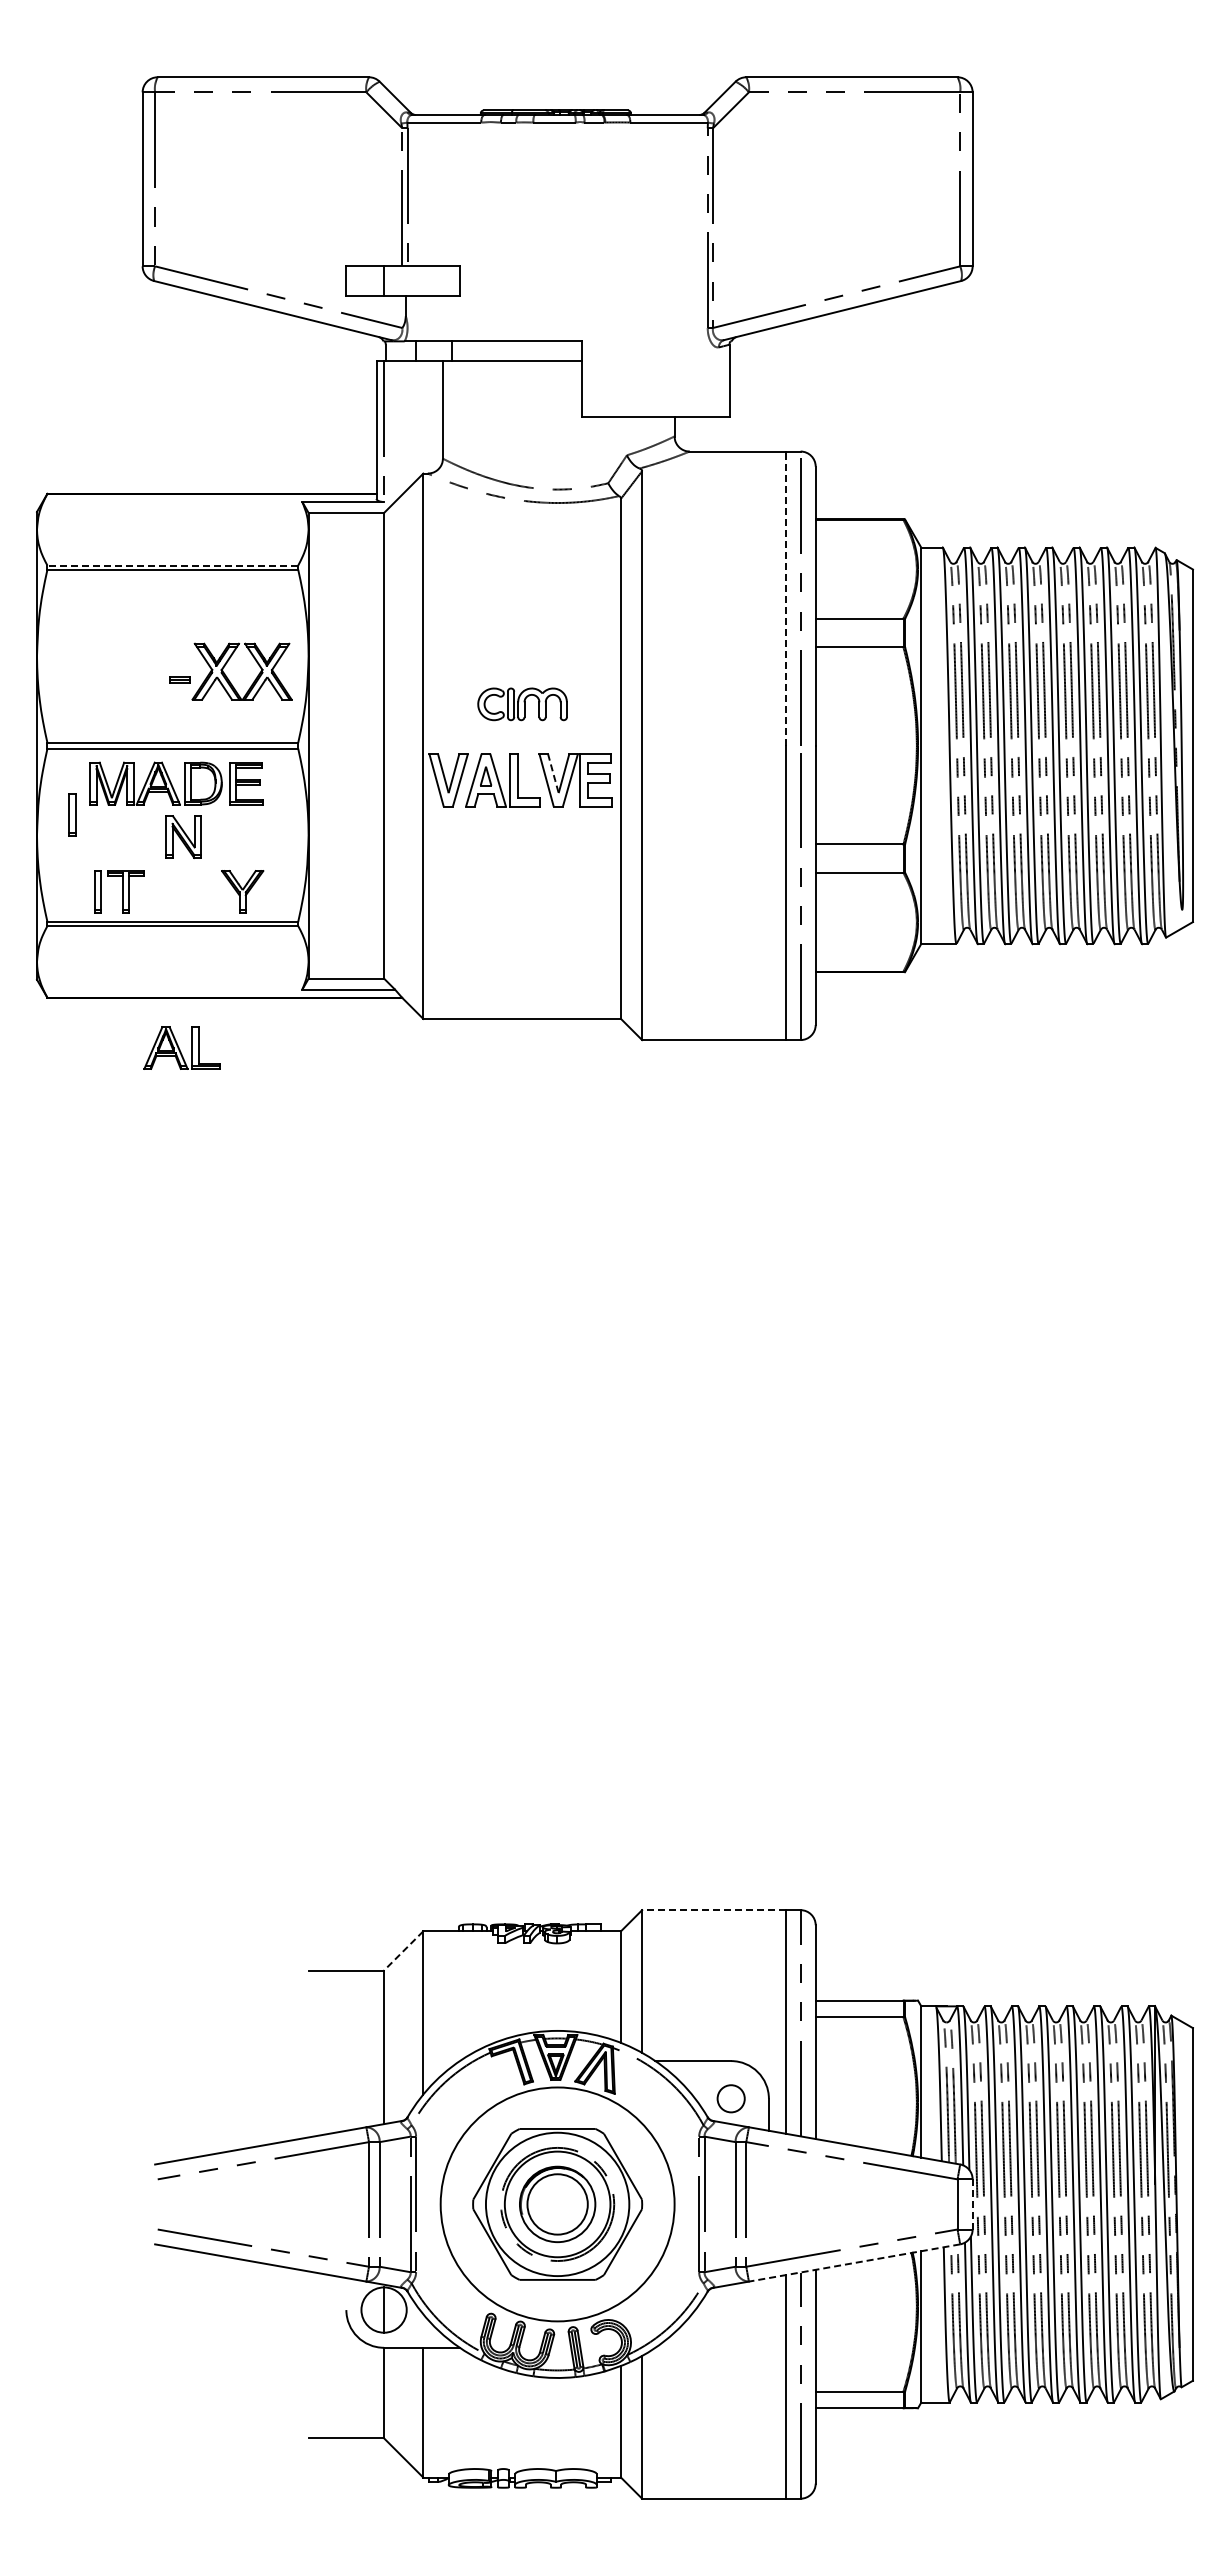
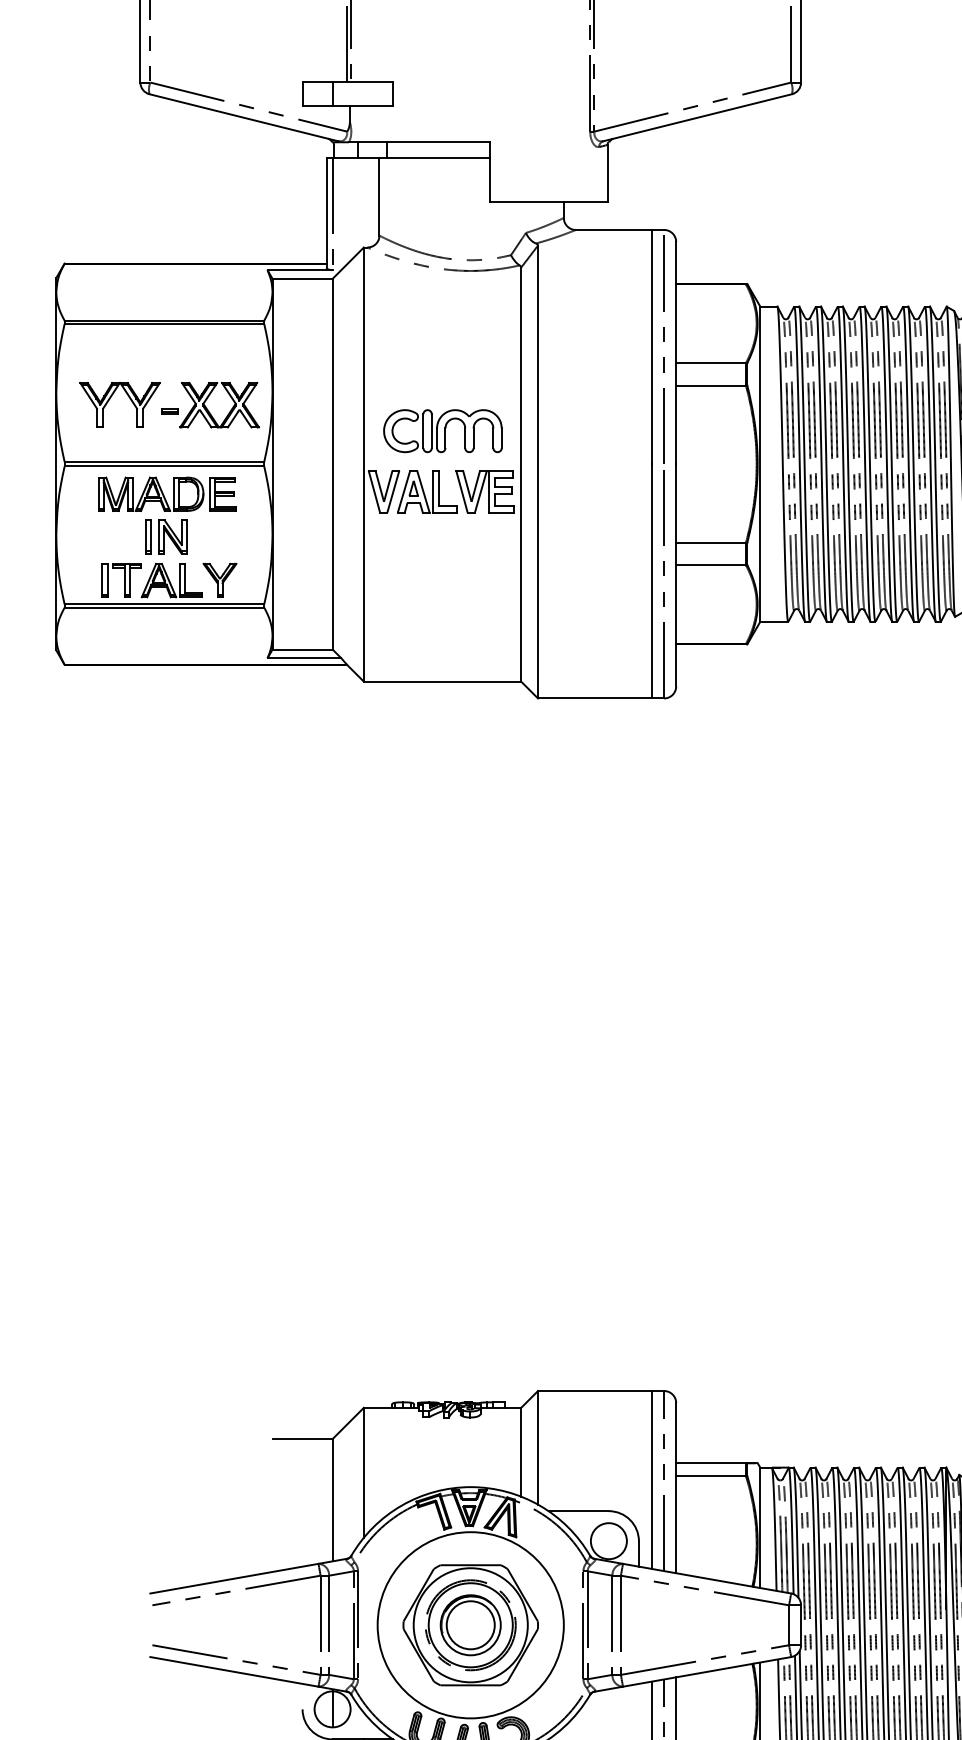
line: (172, 565) -> (164, 320), dashed -> solid
line: (785, 598) -> (652, 346), dashed -> solid
part: (129, 664) -> (129, 399), added
part: (522, 704) -> (442, 431), size x1.67
line: (553, 773) -> (467, 486), dashed -> solid
part: (72, 814) -> (148, 536), moved
part: (181, 1047) -> (171, 580), moved
line: (713, 1910) -> (594, 1391), dashed -> solid
line: (403, 1950) -> (348, 1423), dashed -> solid
circle: (730, 2098) -> (608, 1540), size x1.67
line: (972, 2204) -> (800, 1625), dashed -> solid
line: (854, 2263) -> (707, 1672), dashed -> solid

